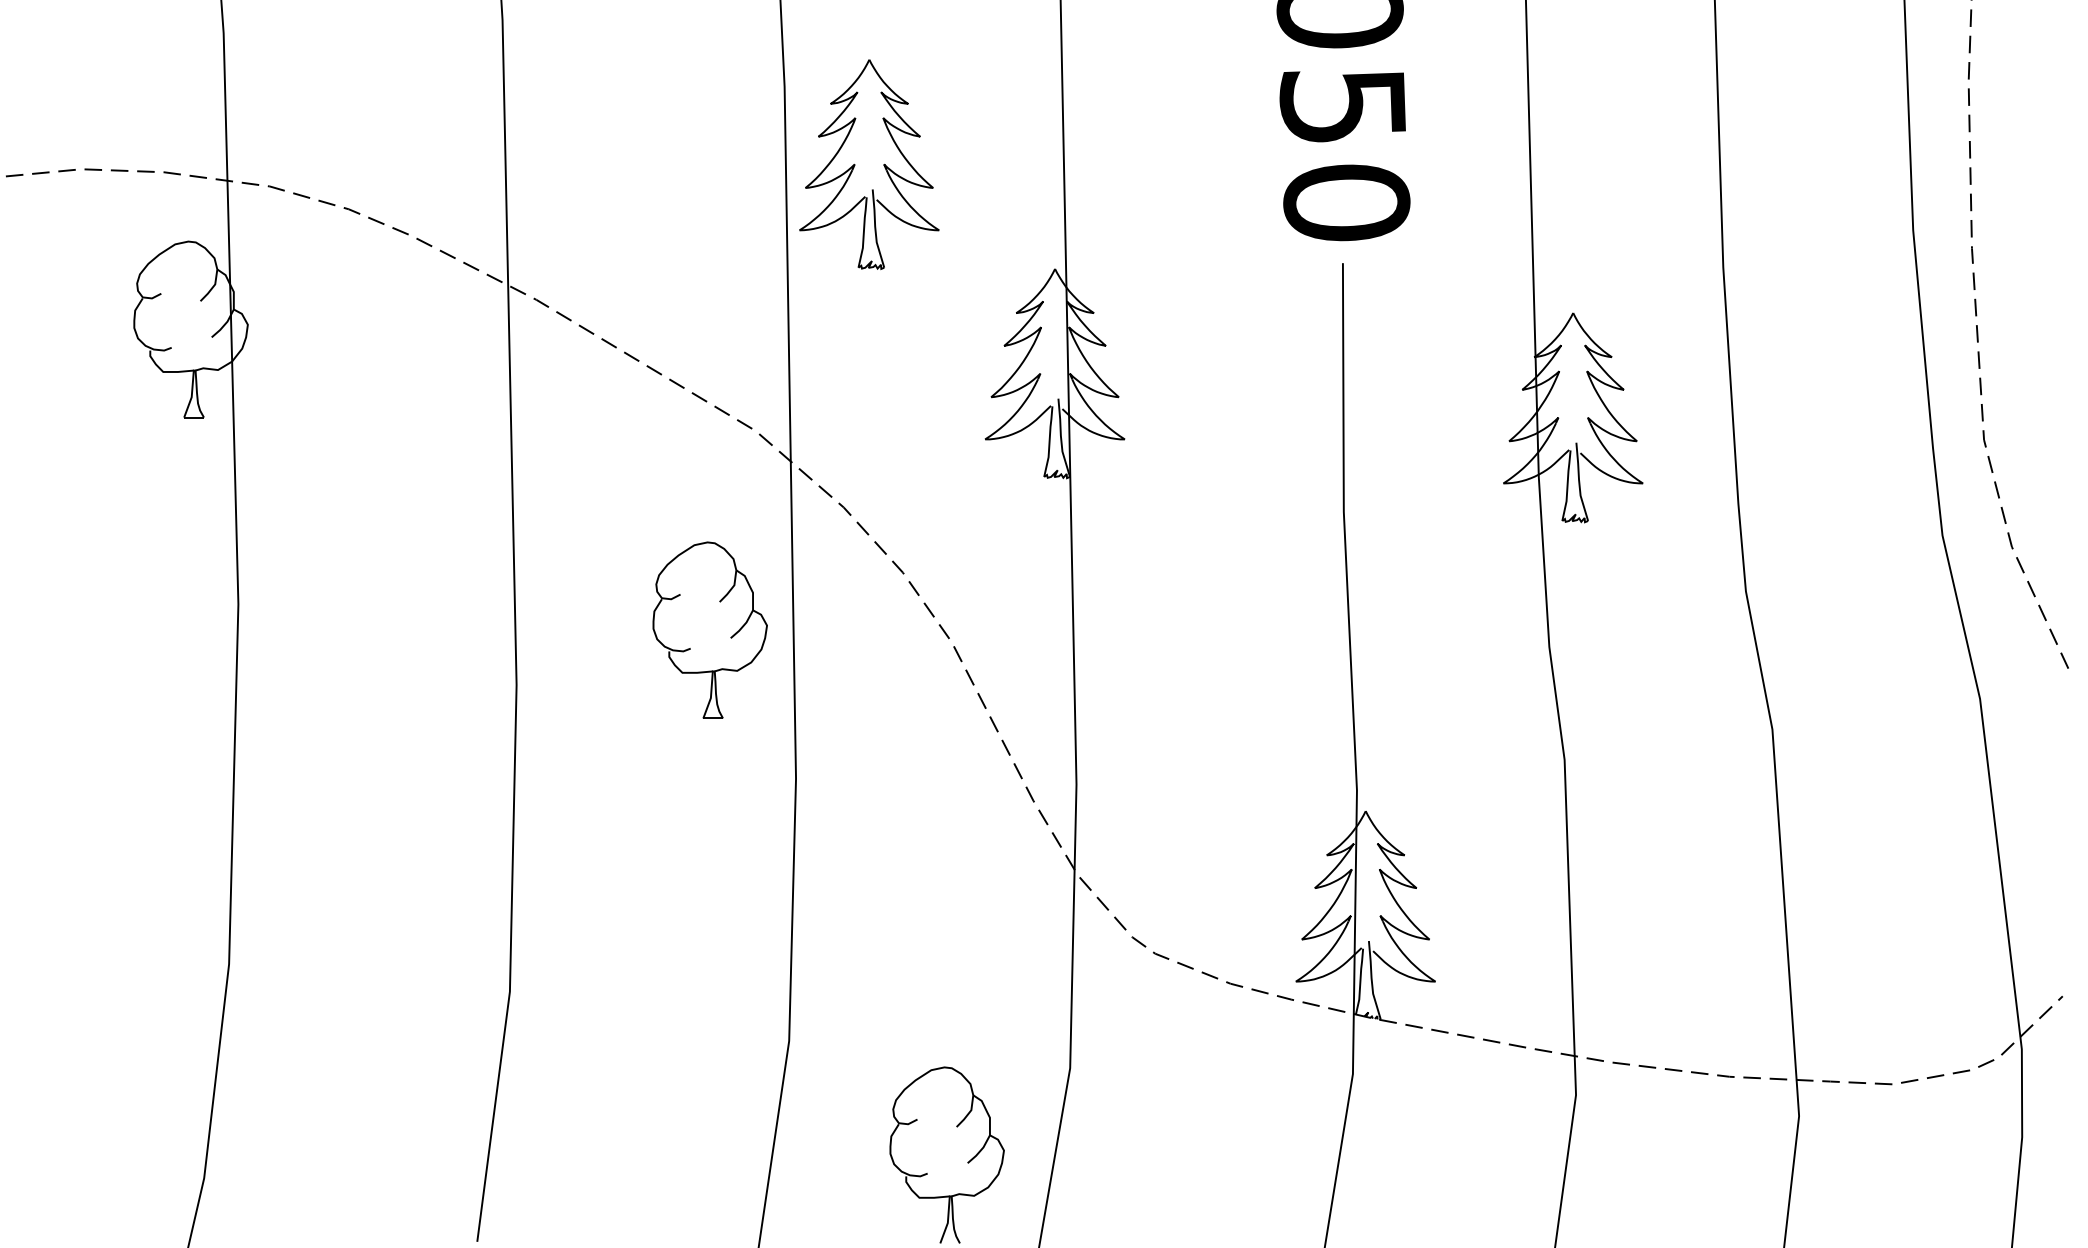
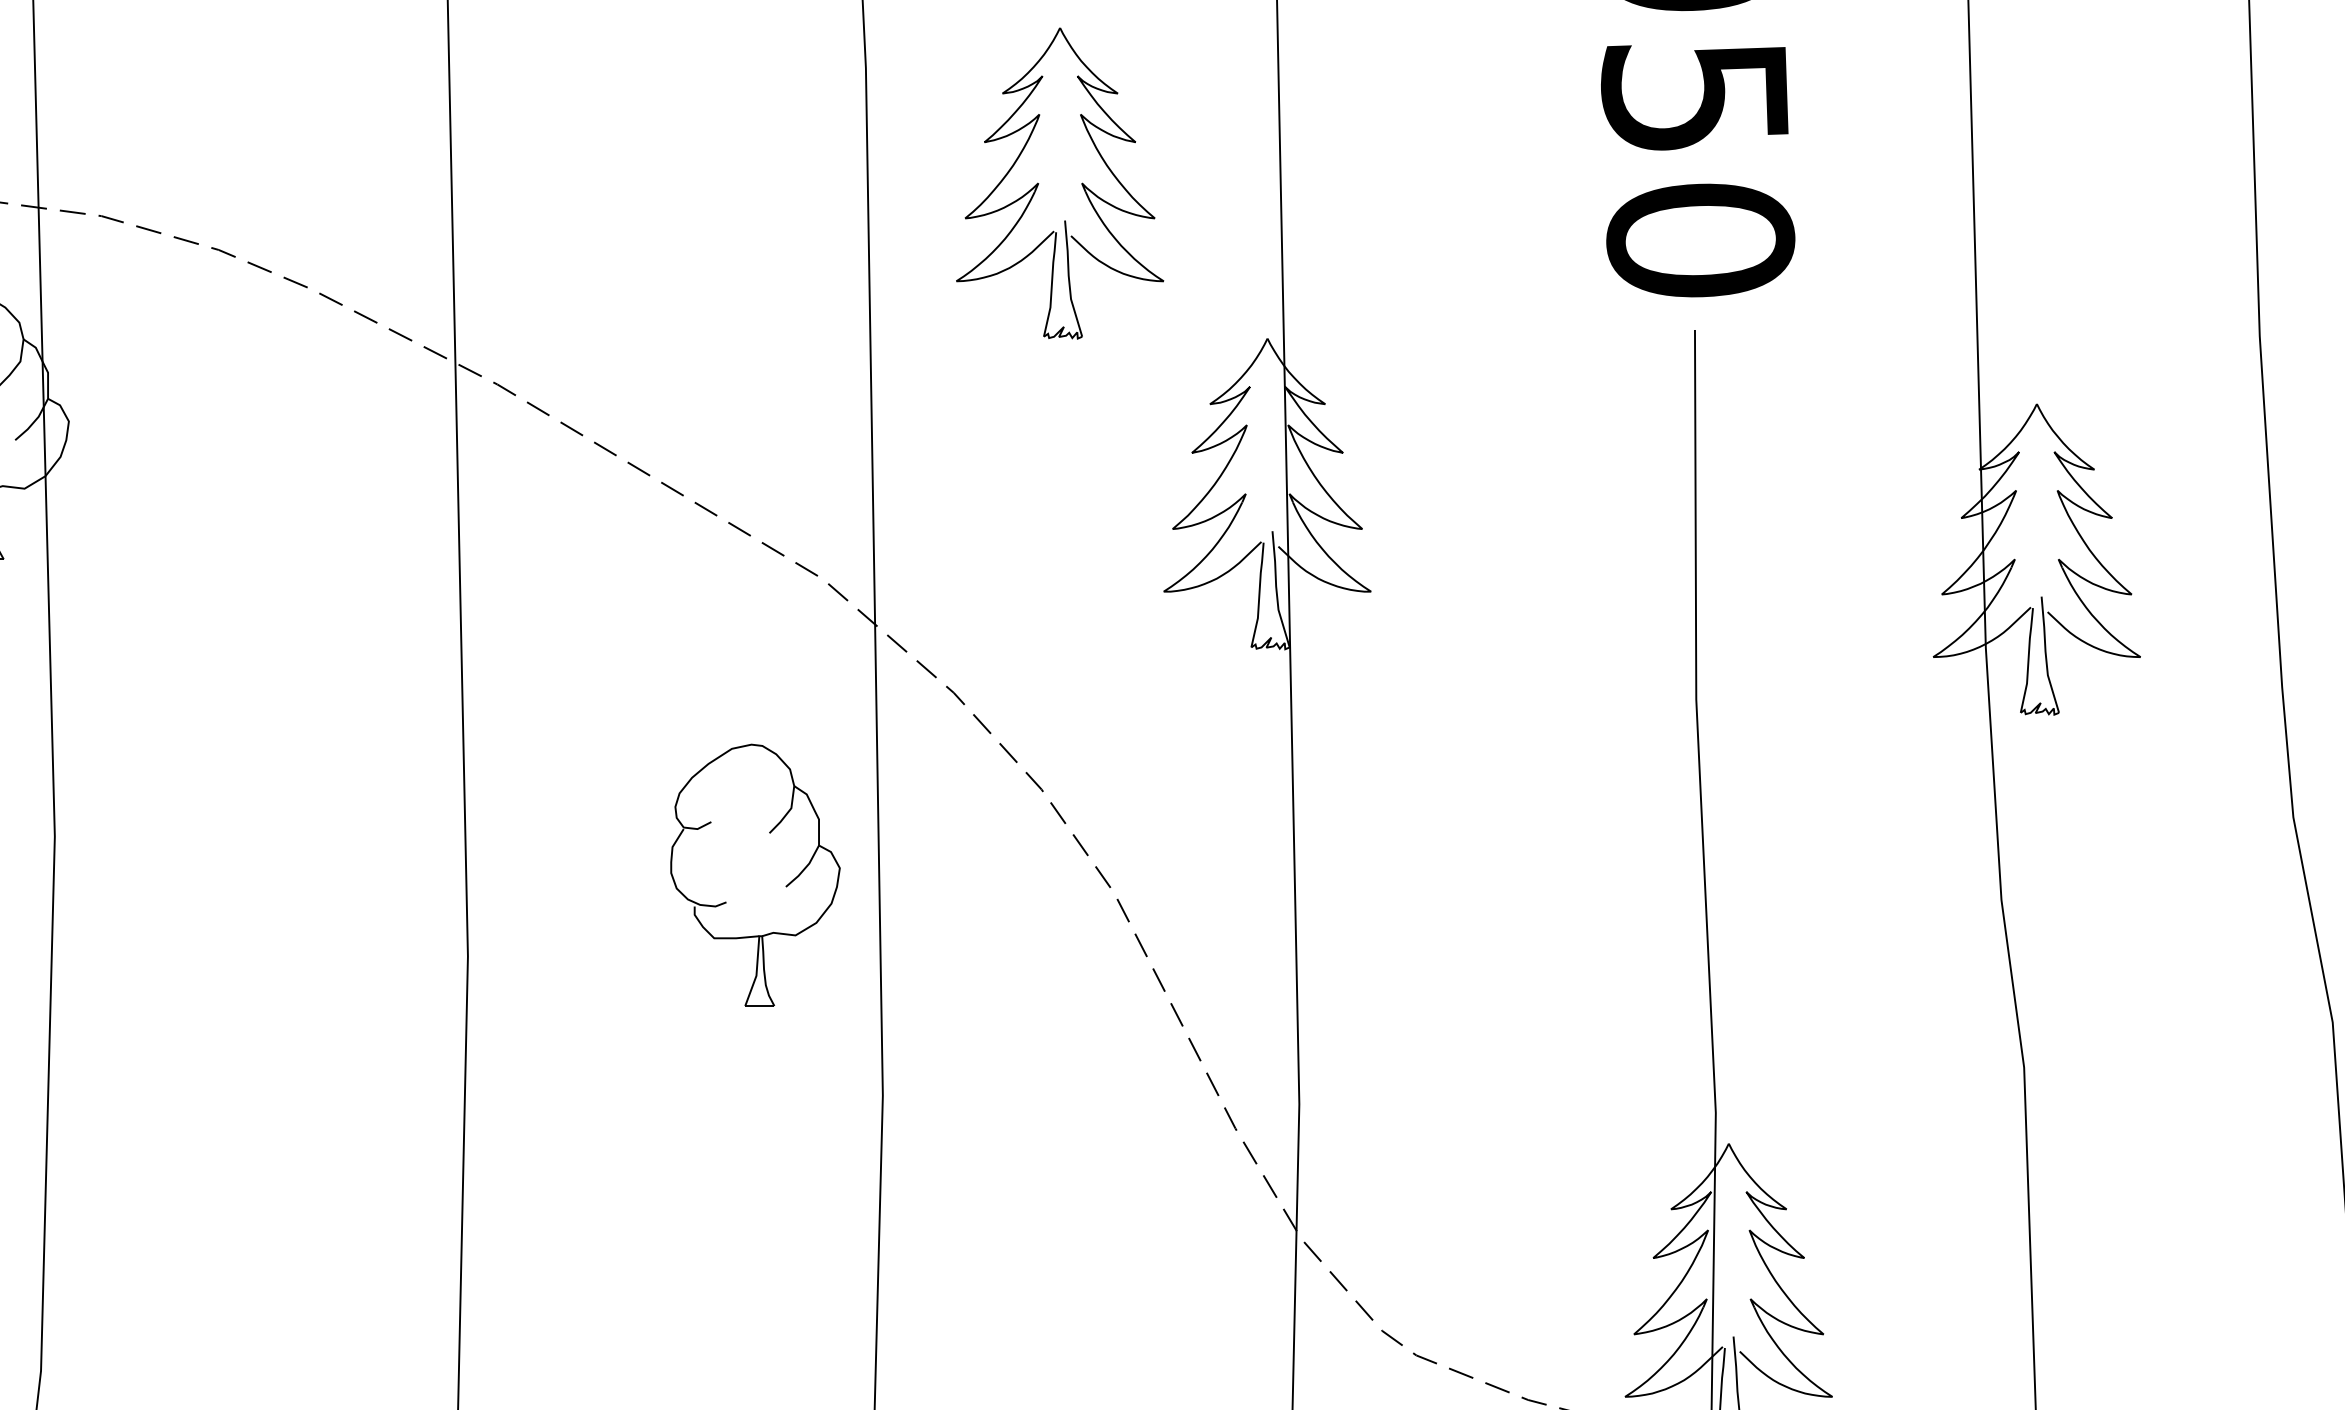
part: (855, 164) -> (1039, 183), moved

